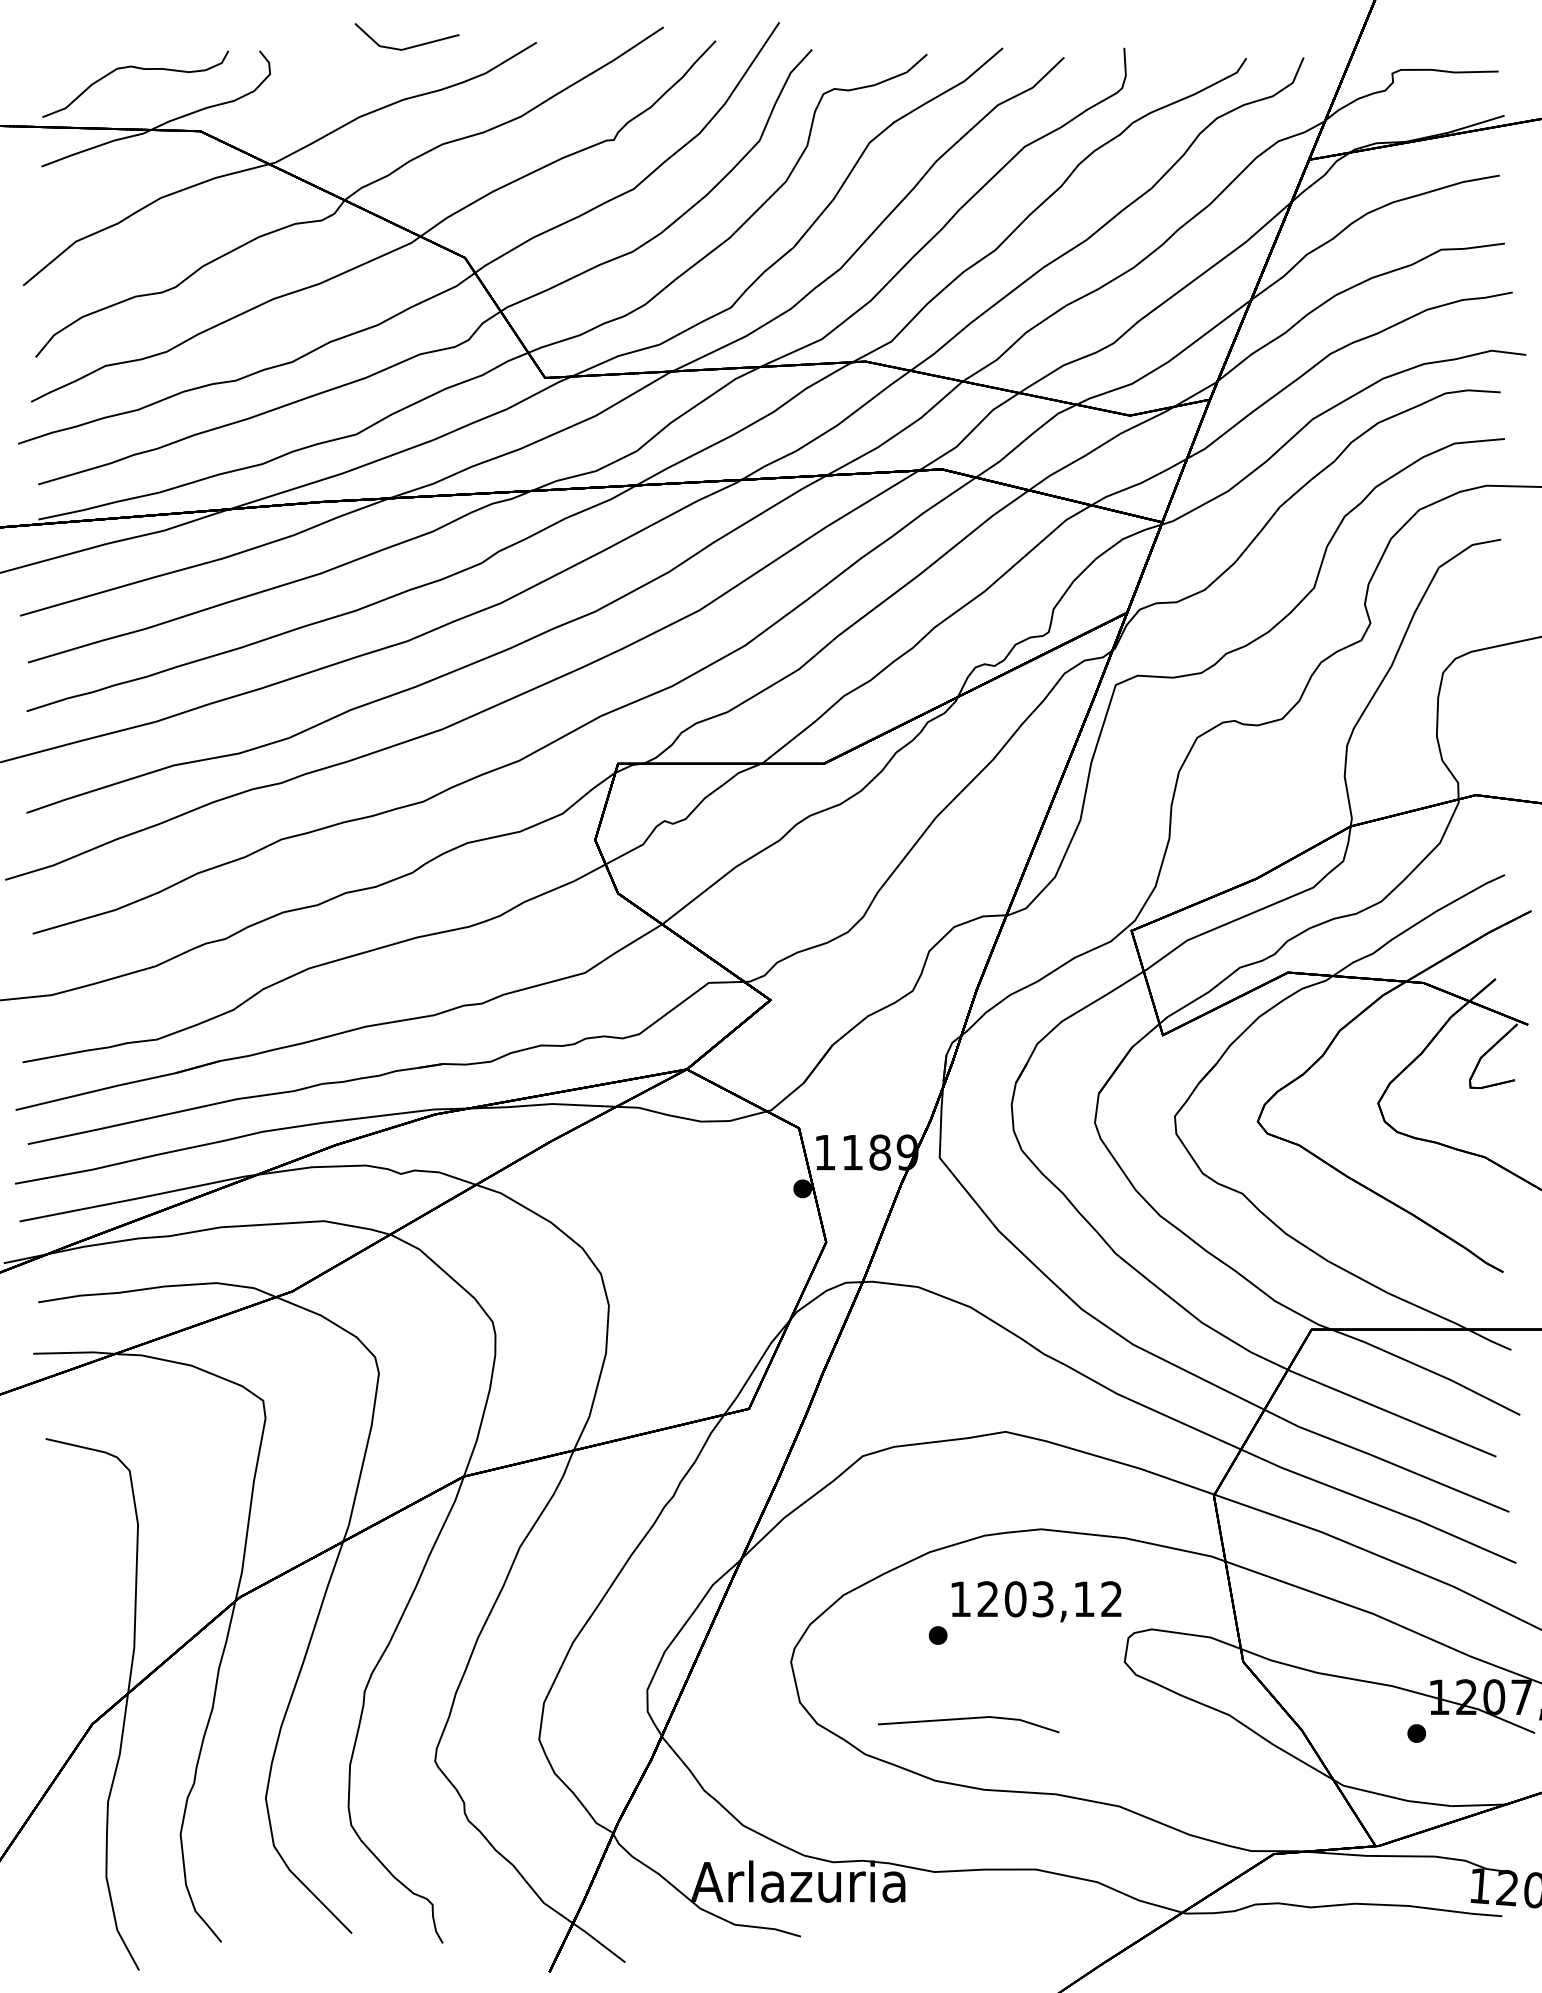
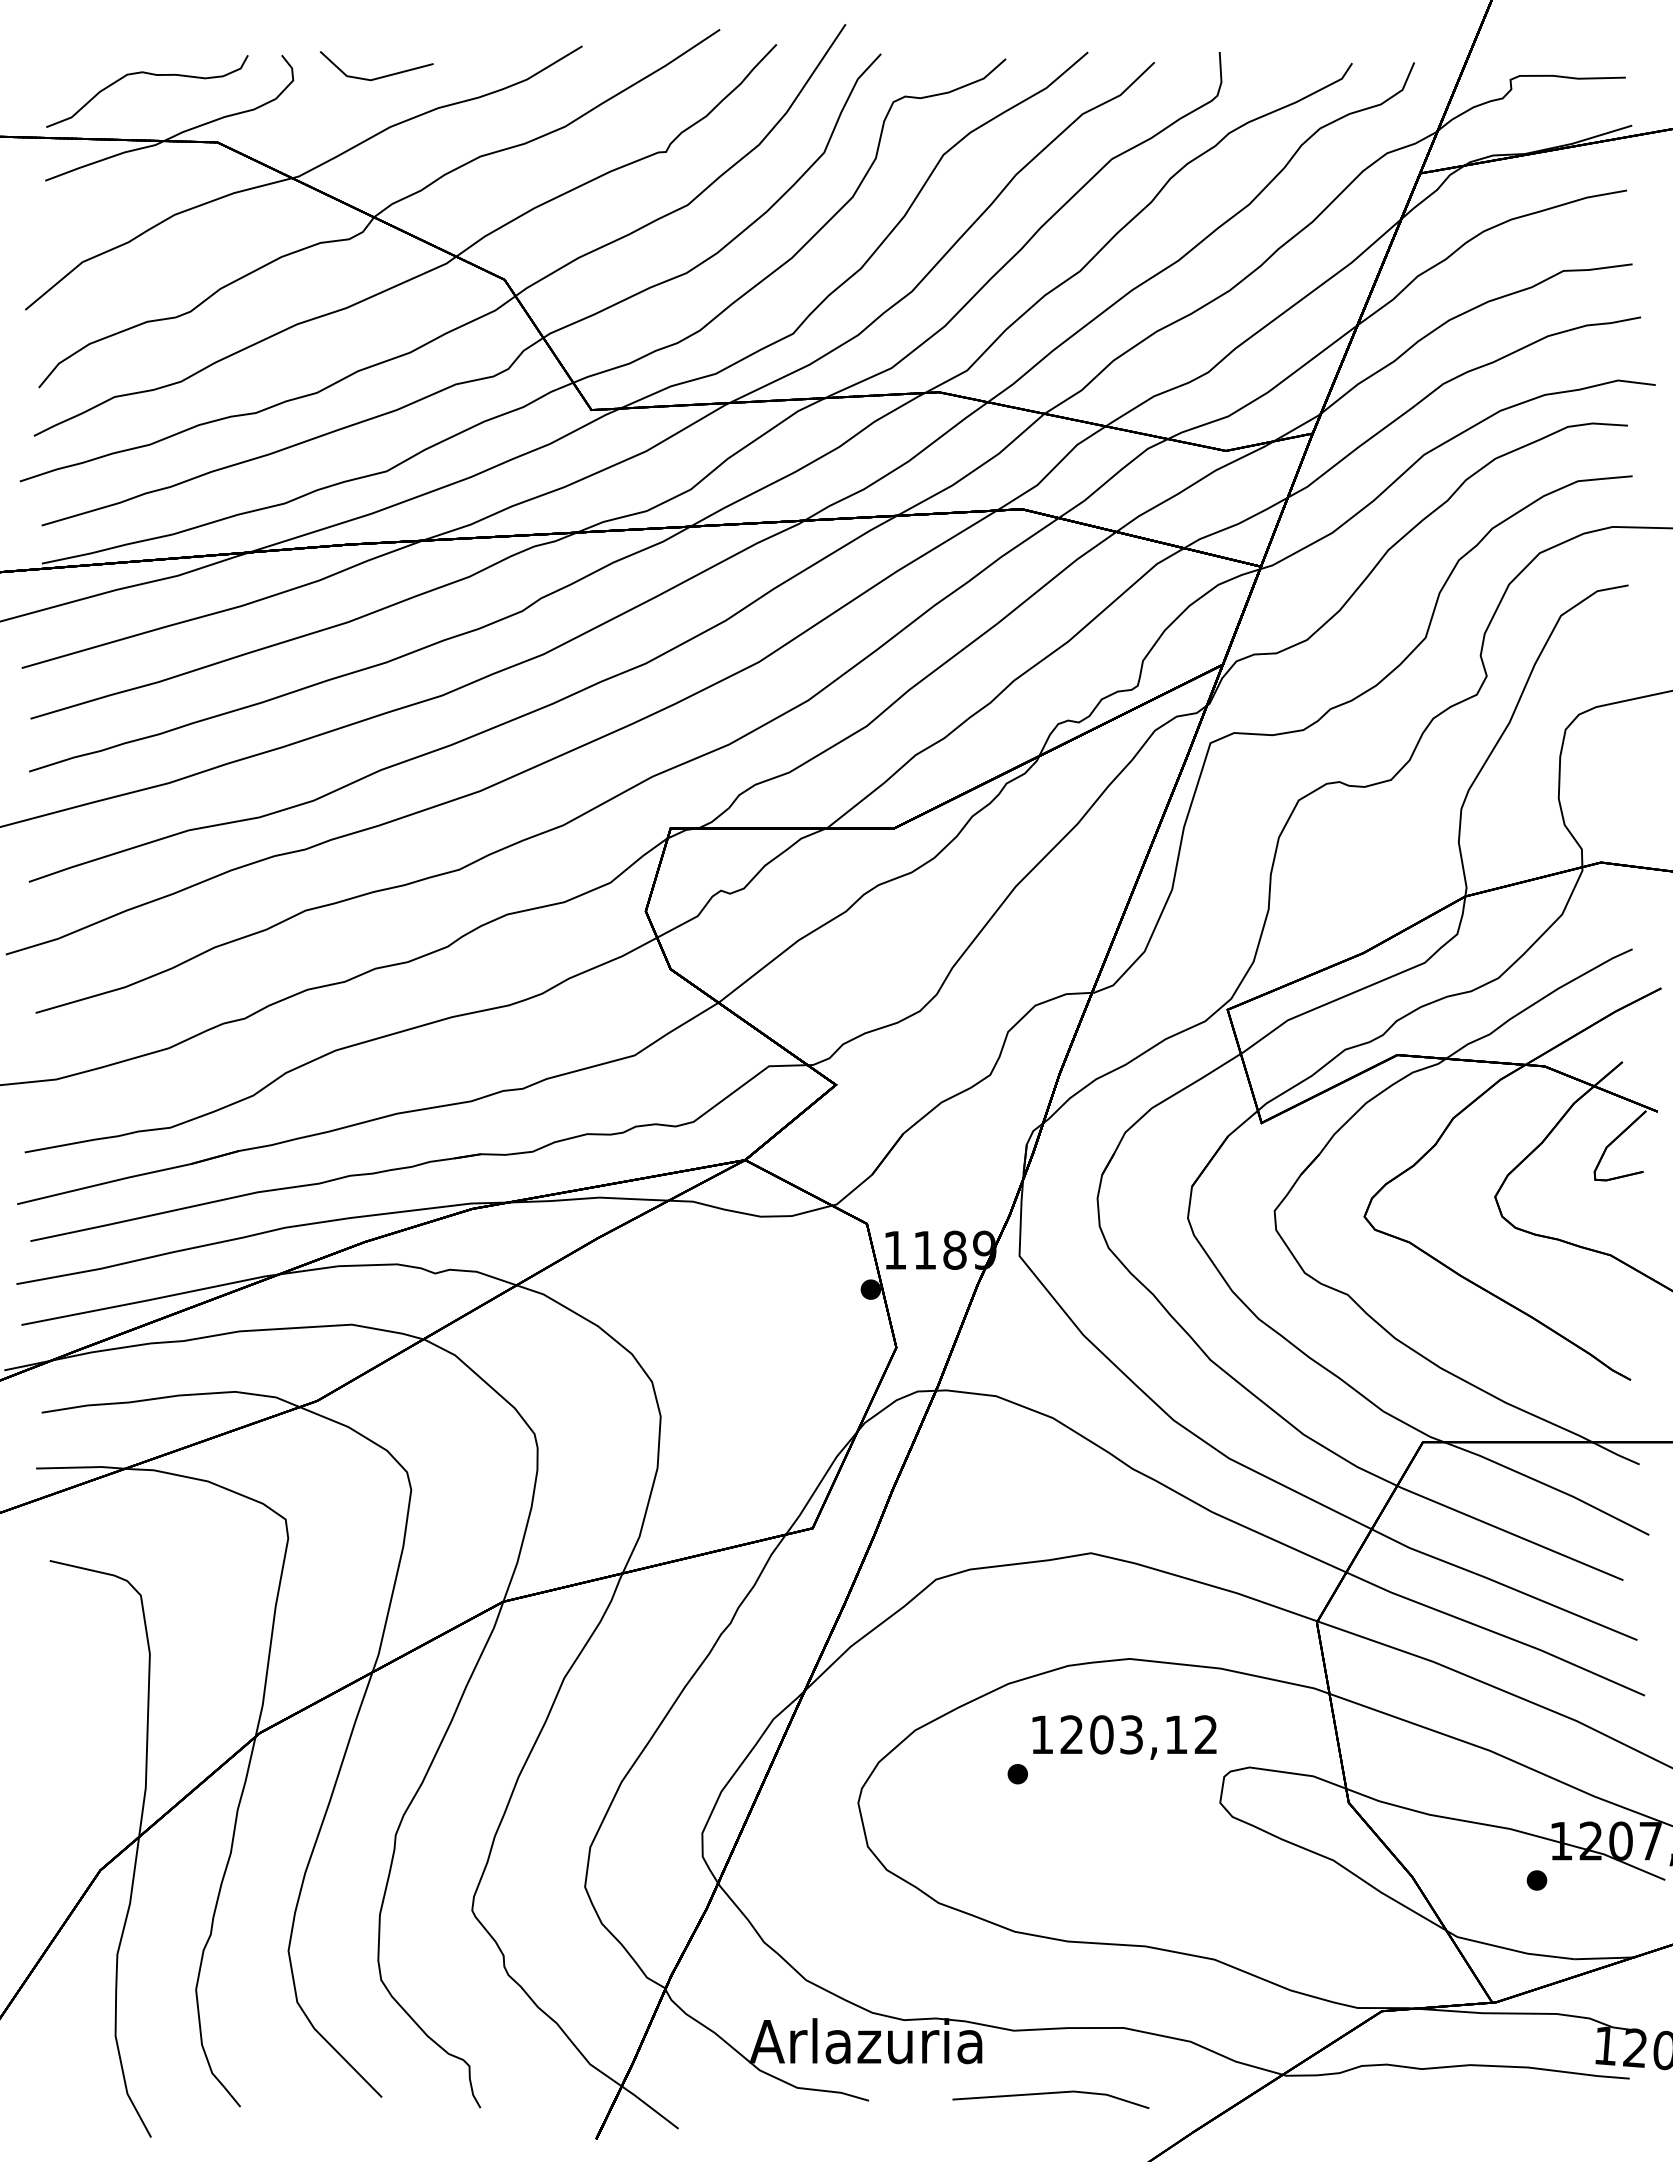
line: (410, 46) -> (380, 76), moved
line: (966, 1719) -> (1048, 2094), moved

